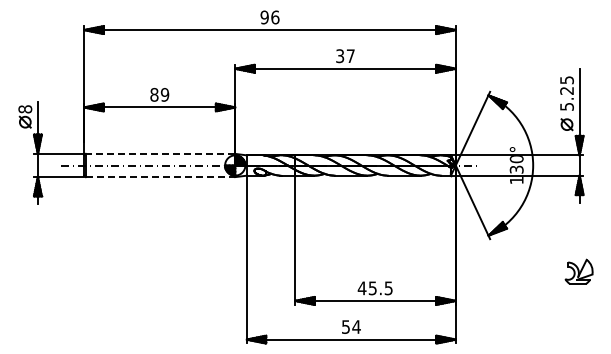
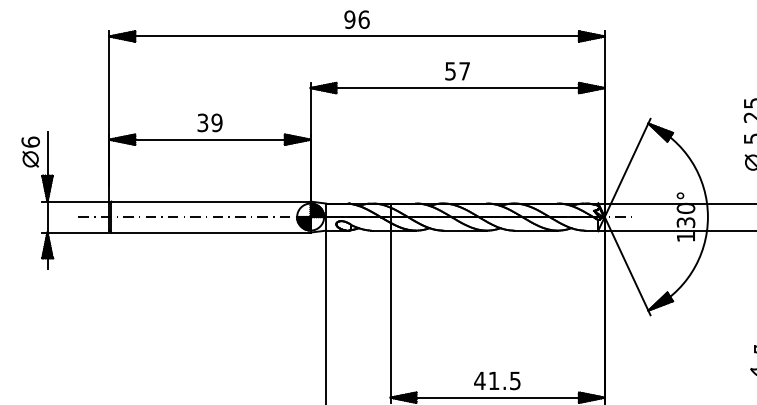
text: (340, 55) -> (451, 70), 37 -> 57
text: (154, 94) -> (202, 122), 89 -> 39
text: (25, 109) -> (30, 142), 8 -> 6
line: (160, 153) -> (210, 201), dashed -> solid
line: (160, 177) -> (210, 233), dashed -> solid
text: (372, 288) -> (493, 381), 45.5 -> 41.5

